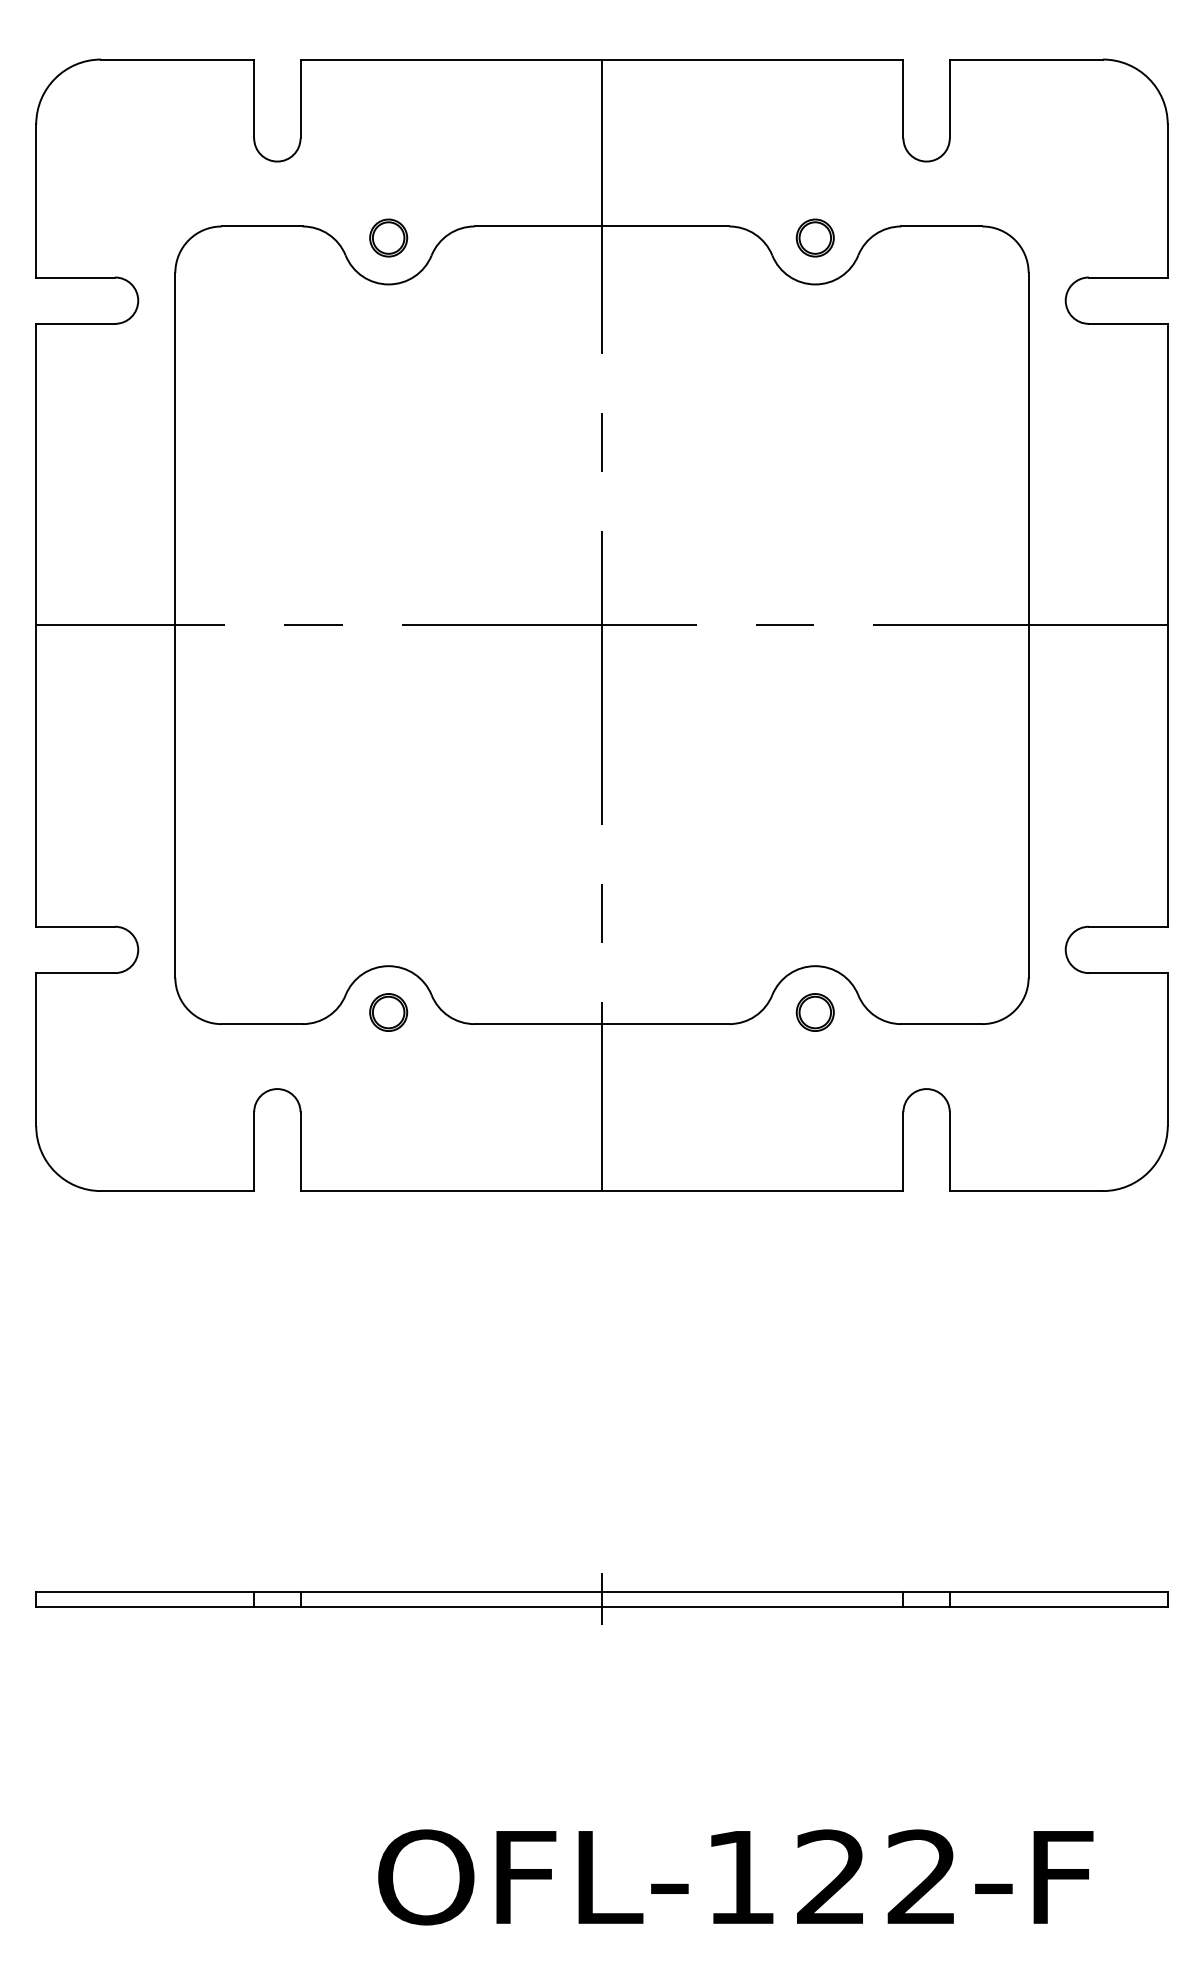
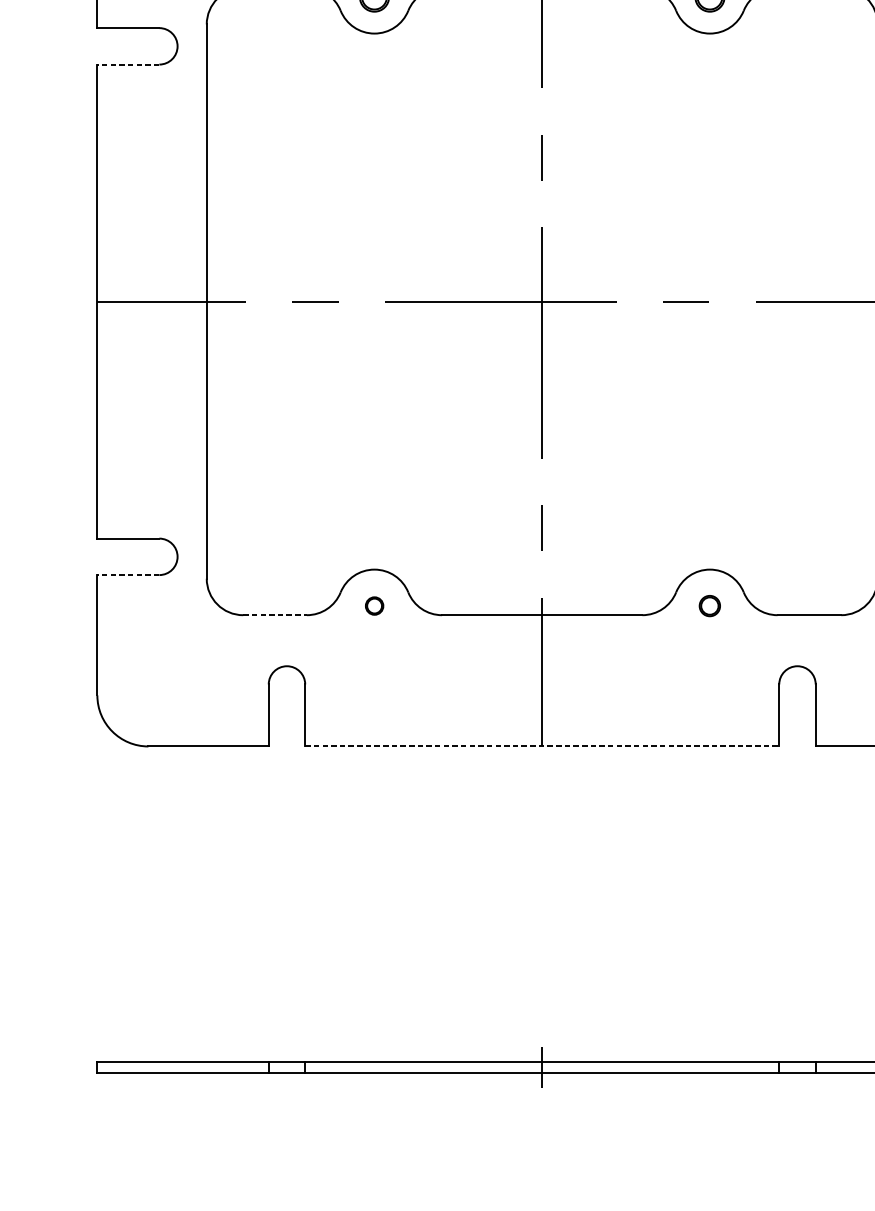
line: (75, 323) -> (128, 64), solid -> dashed
line: (75, 973) -> (128, 575), solid -> dashed
part: (388, 1012) -> (374, 606), size x0.6
part: (814, 1012) -> (709, 606), size x0.7
line: (262, 1024) -> (275, 615), solid -> dashed
line: (602, 1191) -> (542, 746), solid -> dashed

